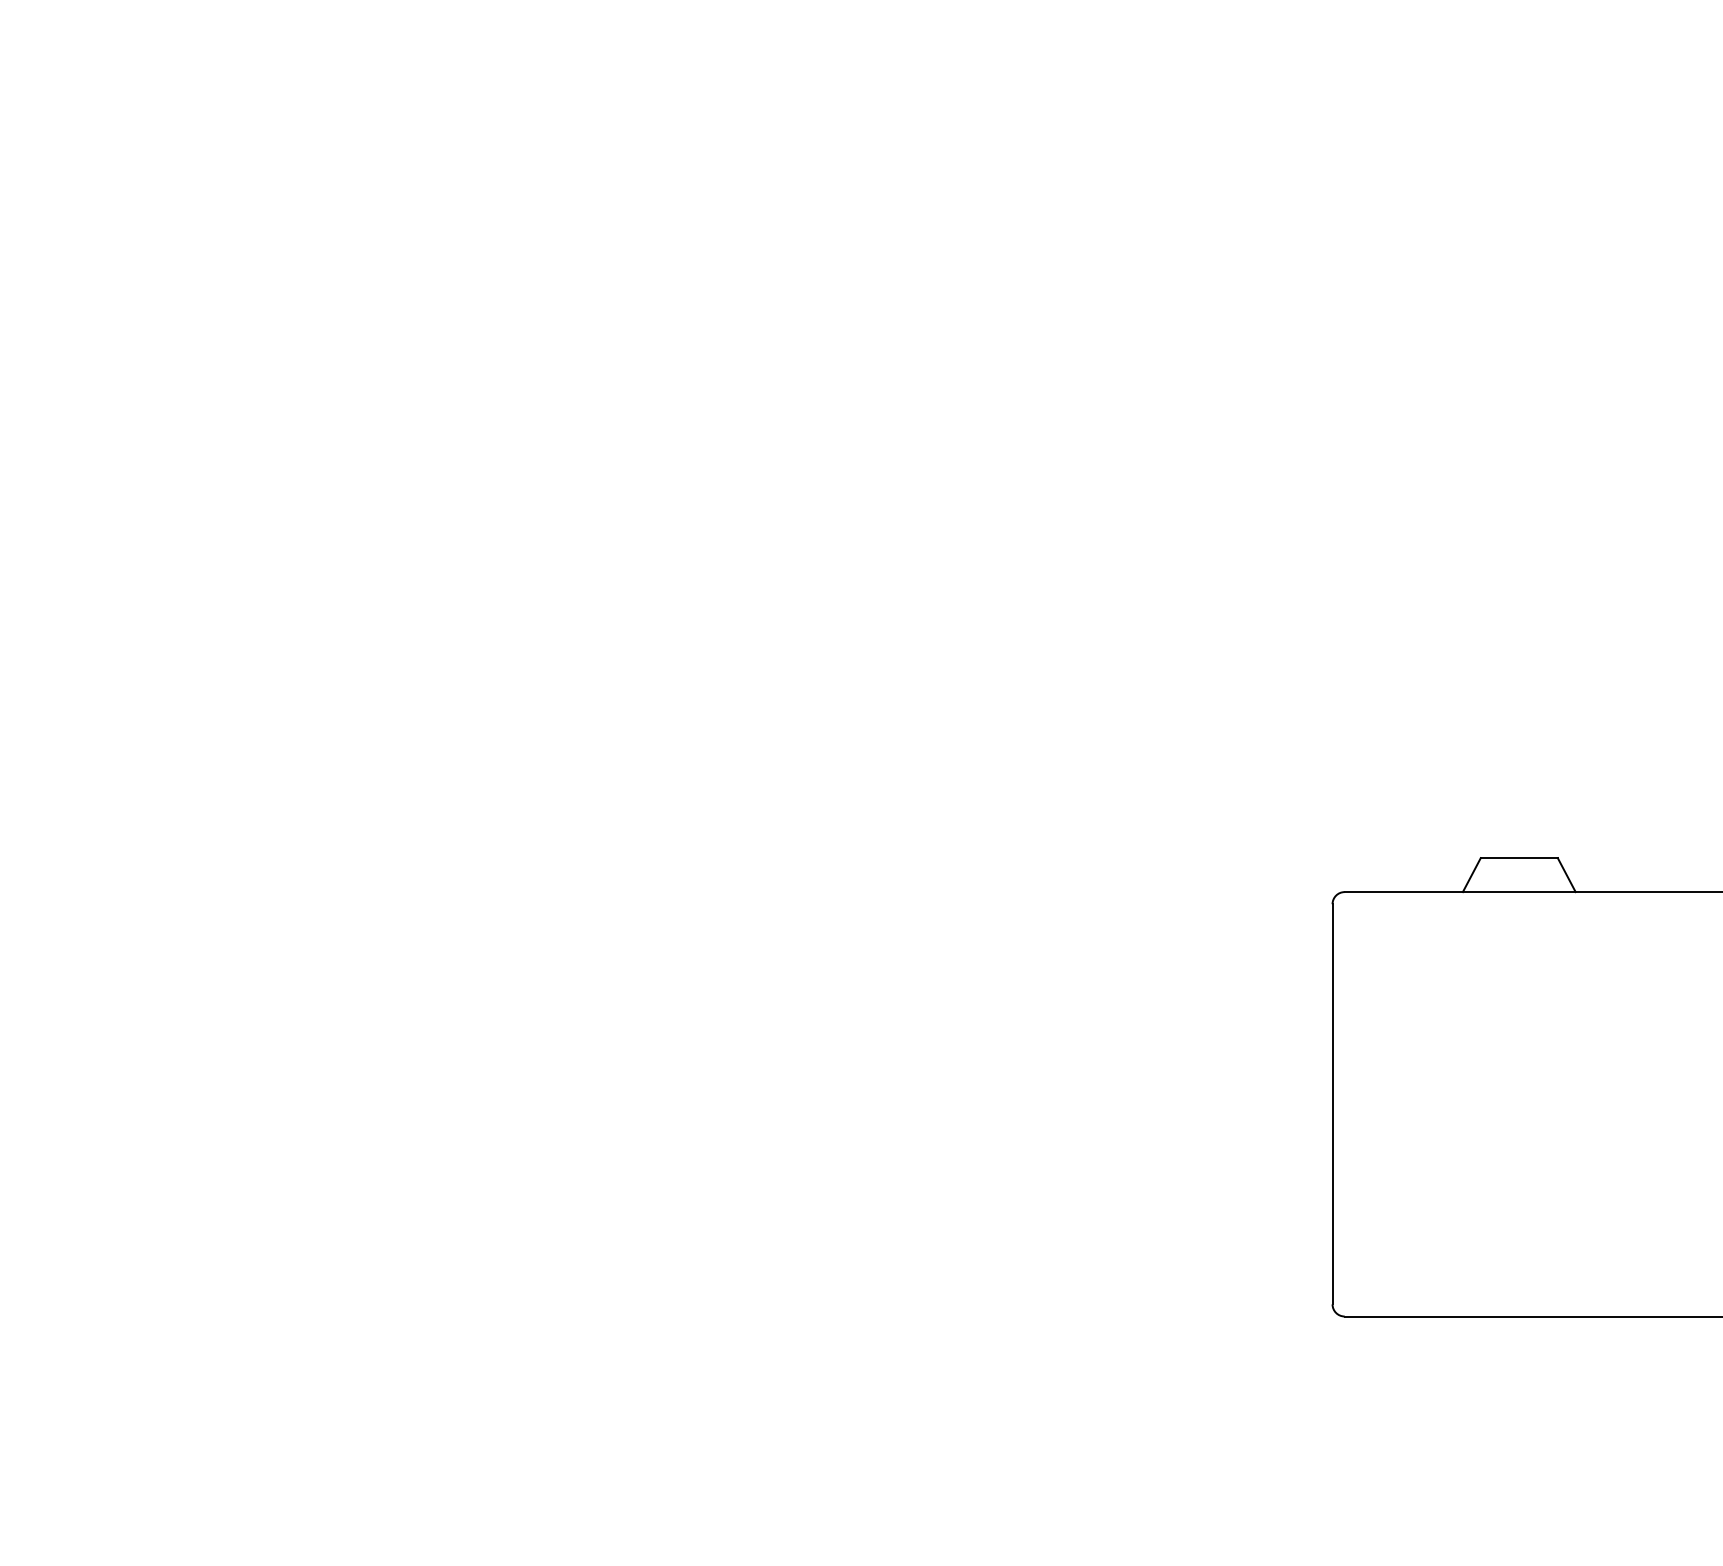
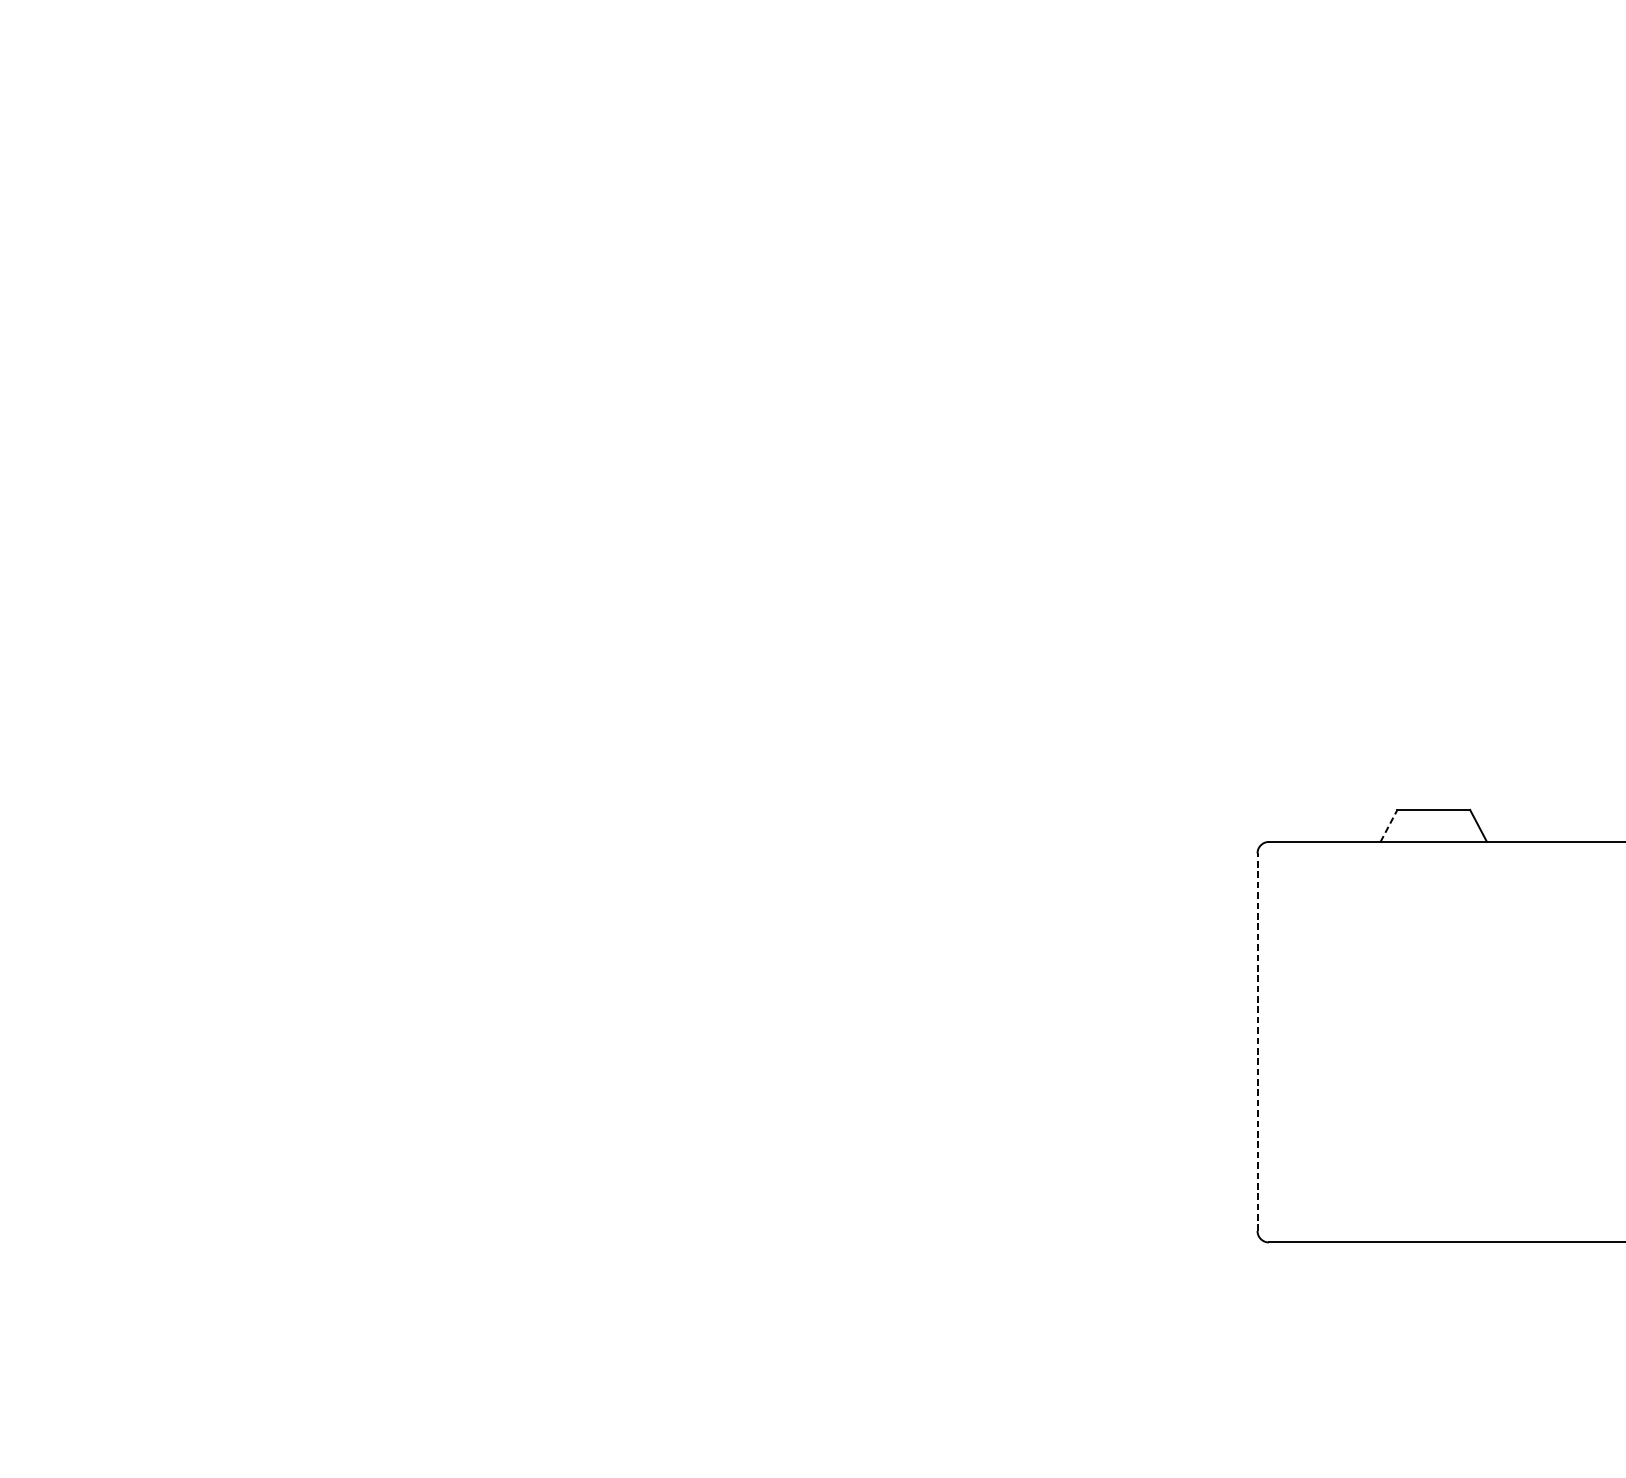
line: (1472, 874) -> (1389, 825), solid -> dashed
line: (1332, 1103) -> (1257, 1041), solid -> dashed

